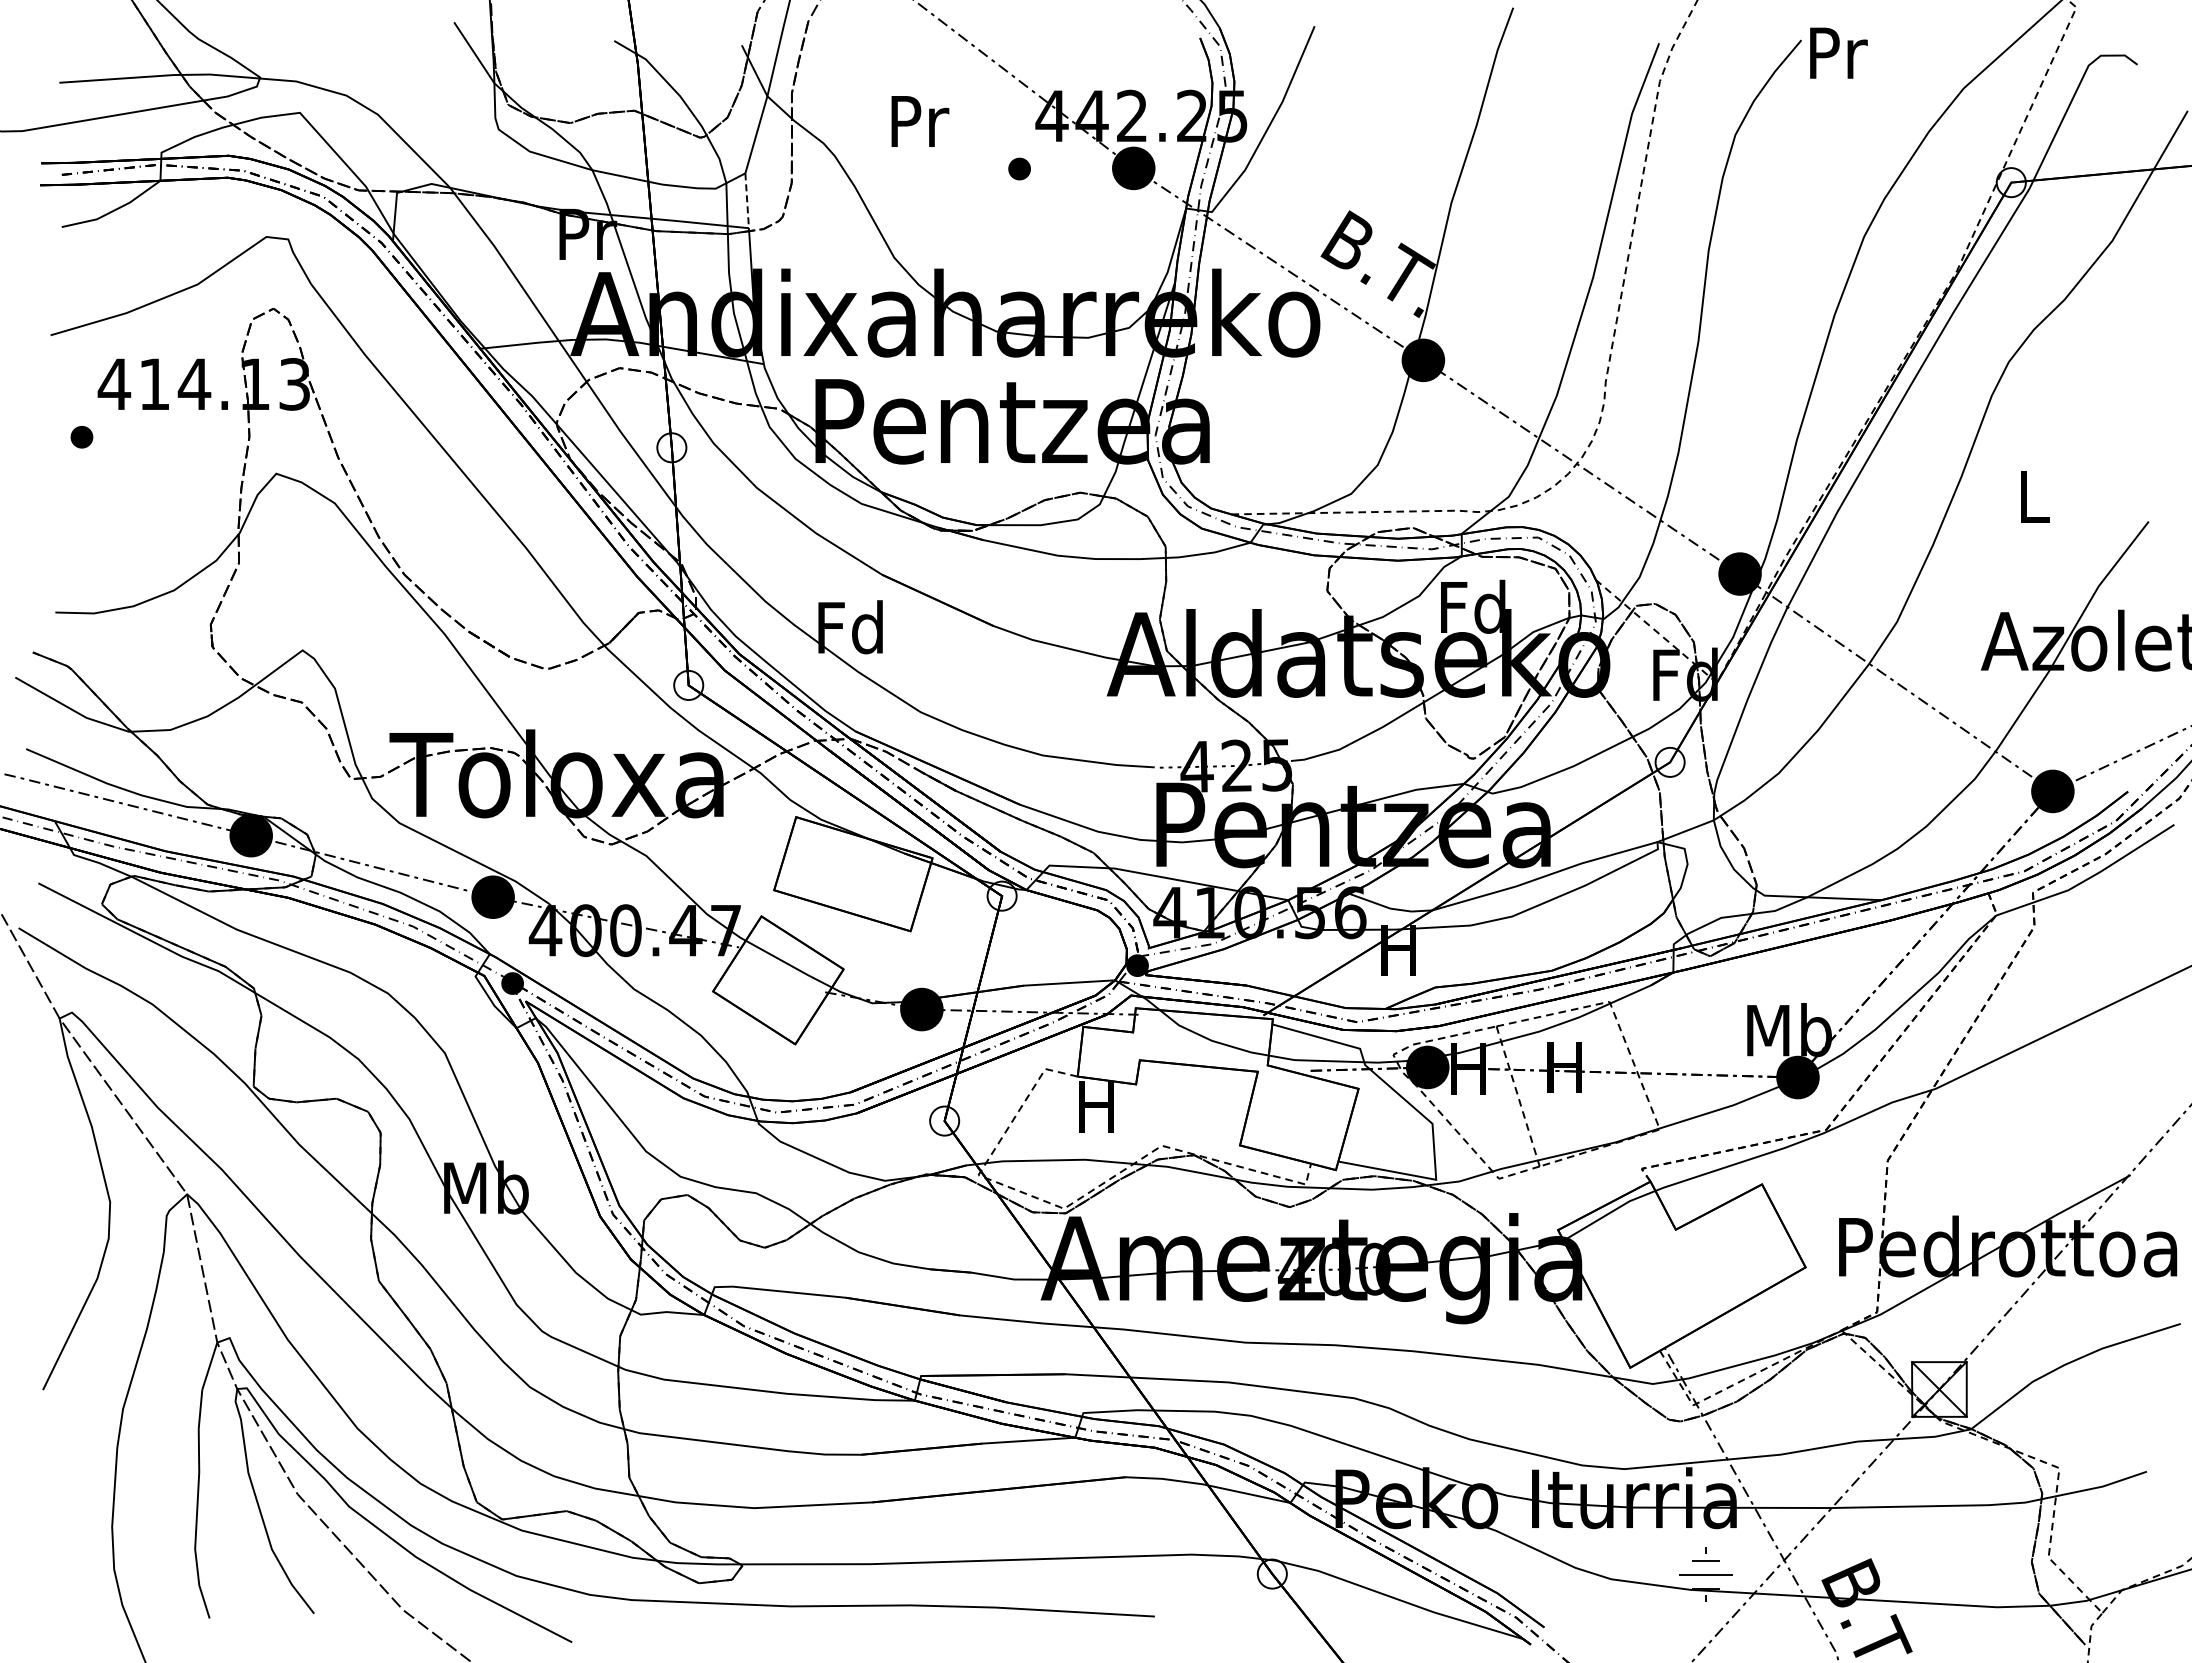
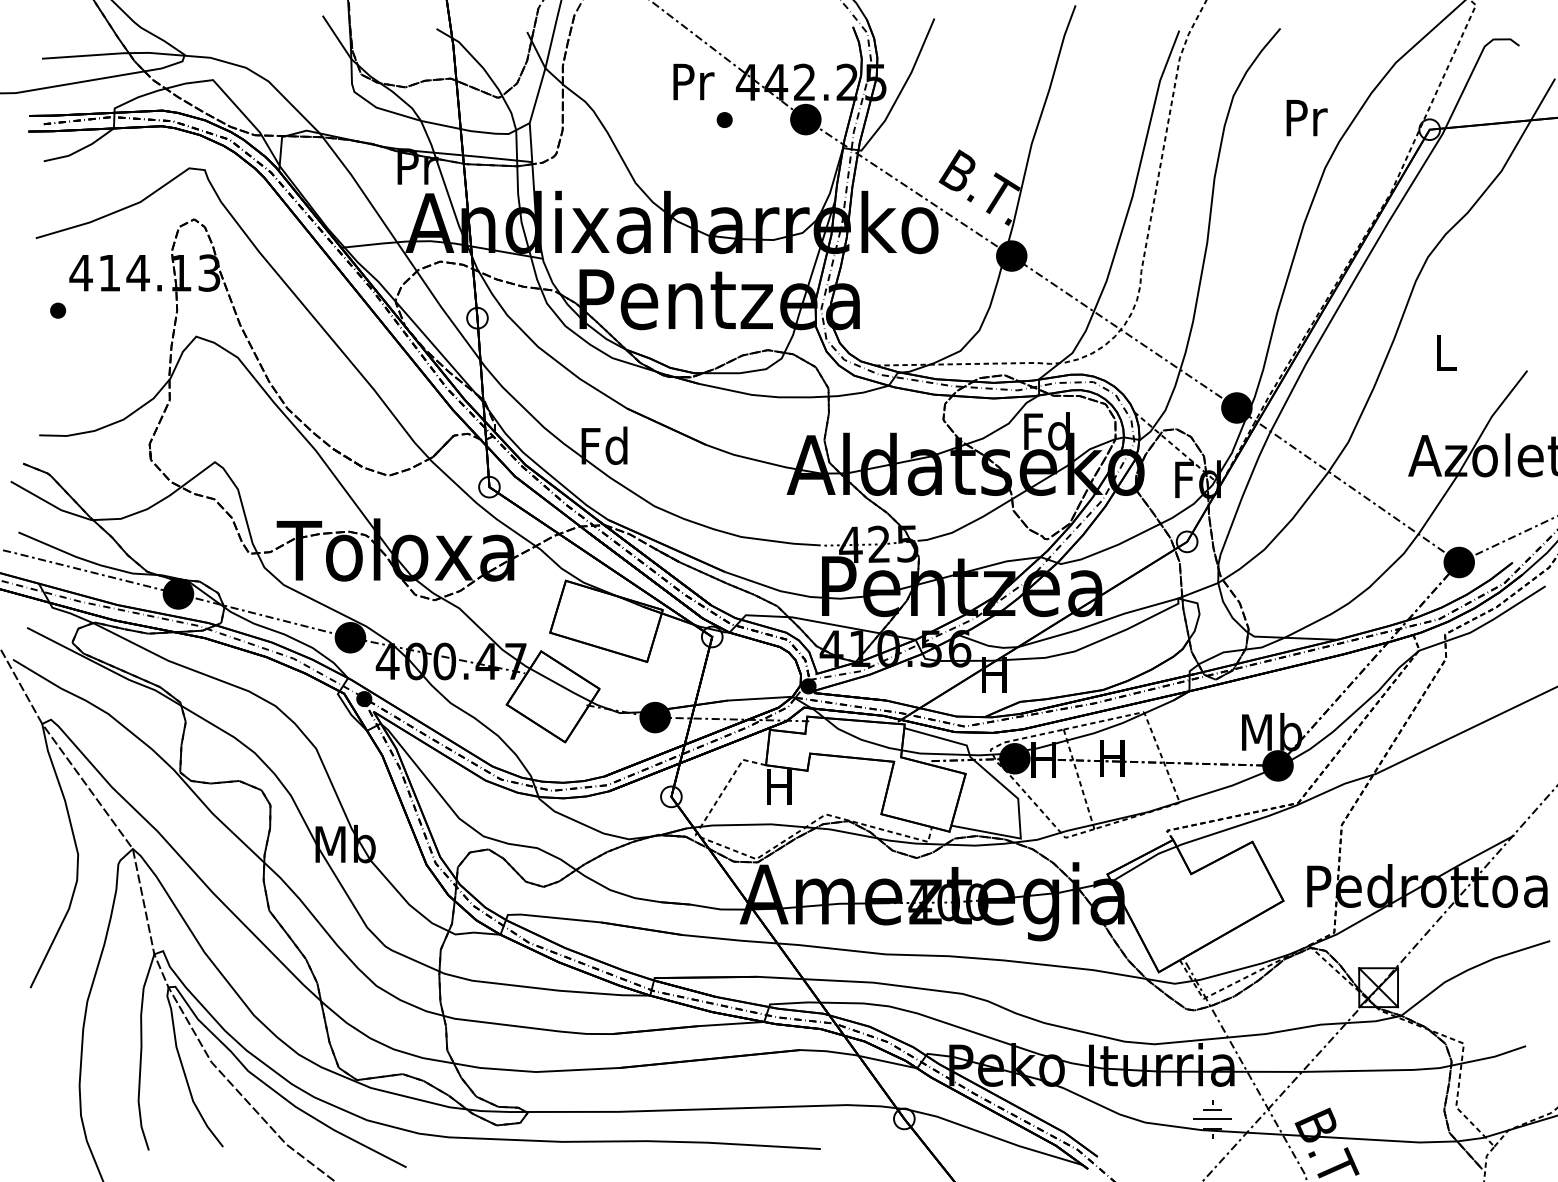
text: (1838, 52) -> (1306, 117), moved
text: (920, 121) -> (694, 81), moved
line: (747, 201) -> (531, 143), dashed -> solid

